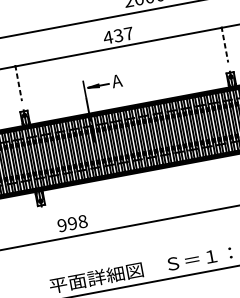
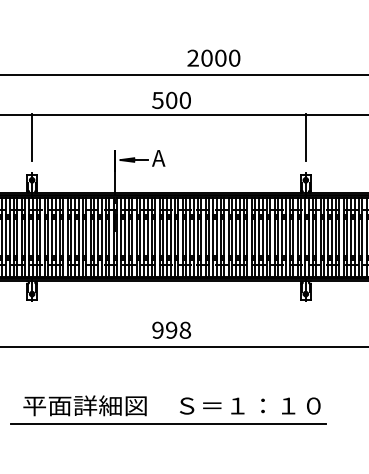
text: (117, 35) -> (170, 100), 437 -> 500
line: (224, 44) -> (305, 137), dashed -> solid
line: (18, 83) -> (32, 137), dashed -> solid
text: (72, 222) -> (171, 329), moved

